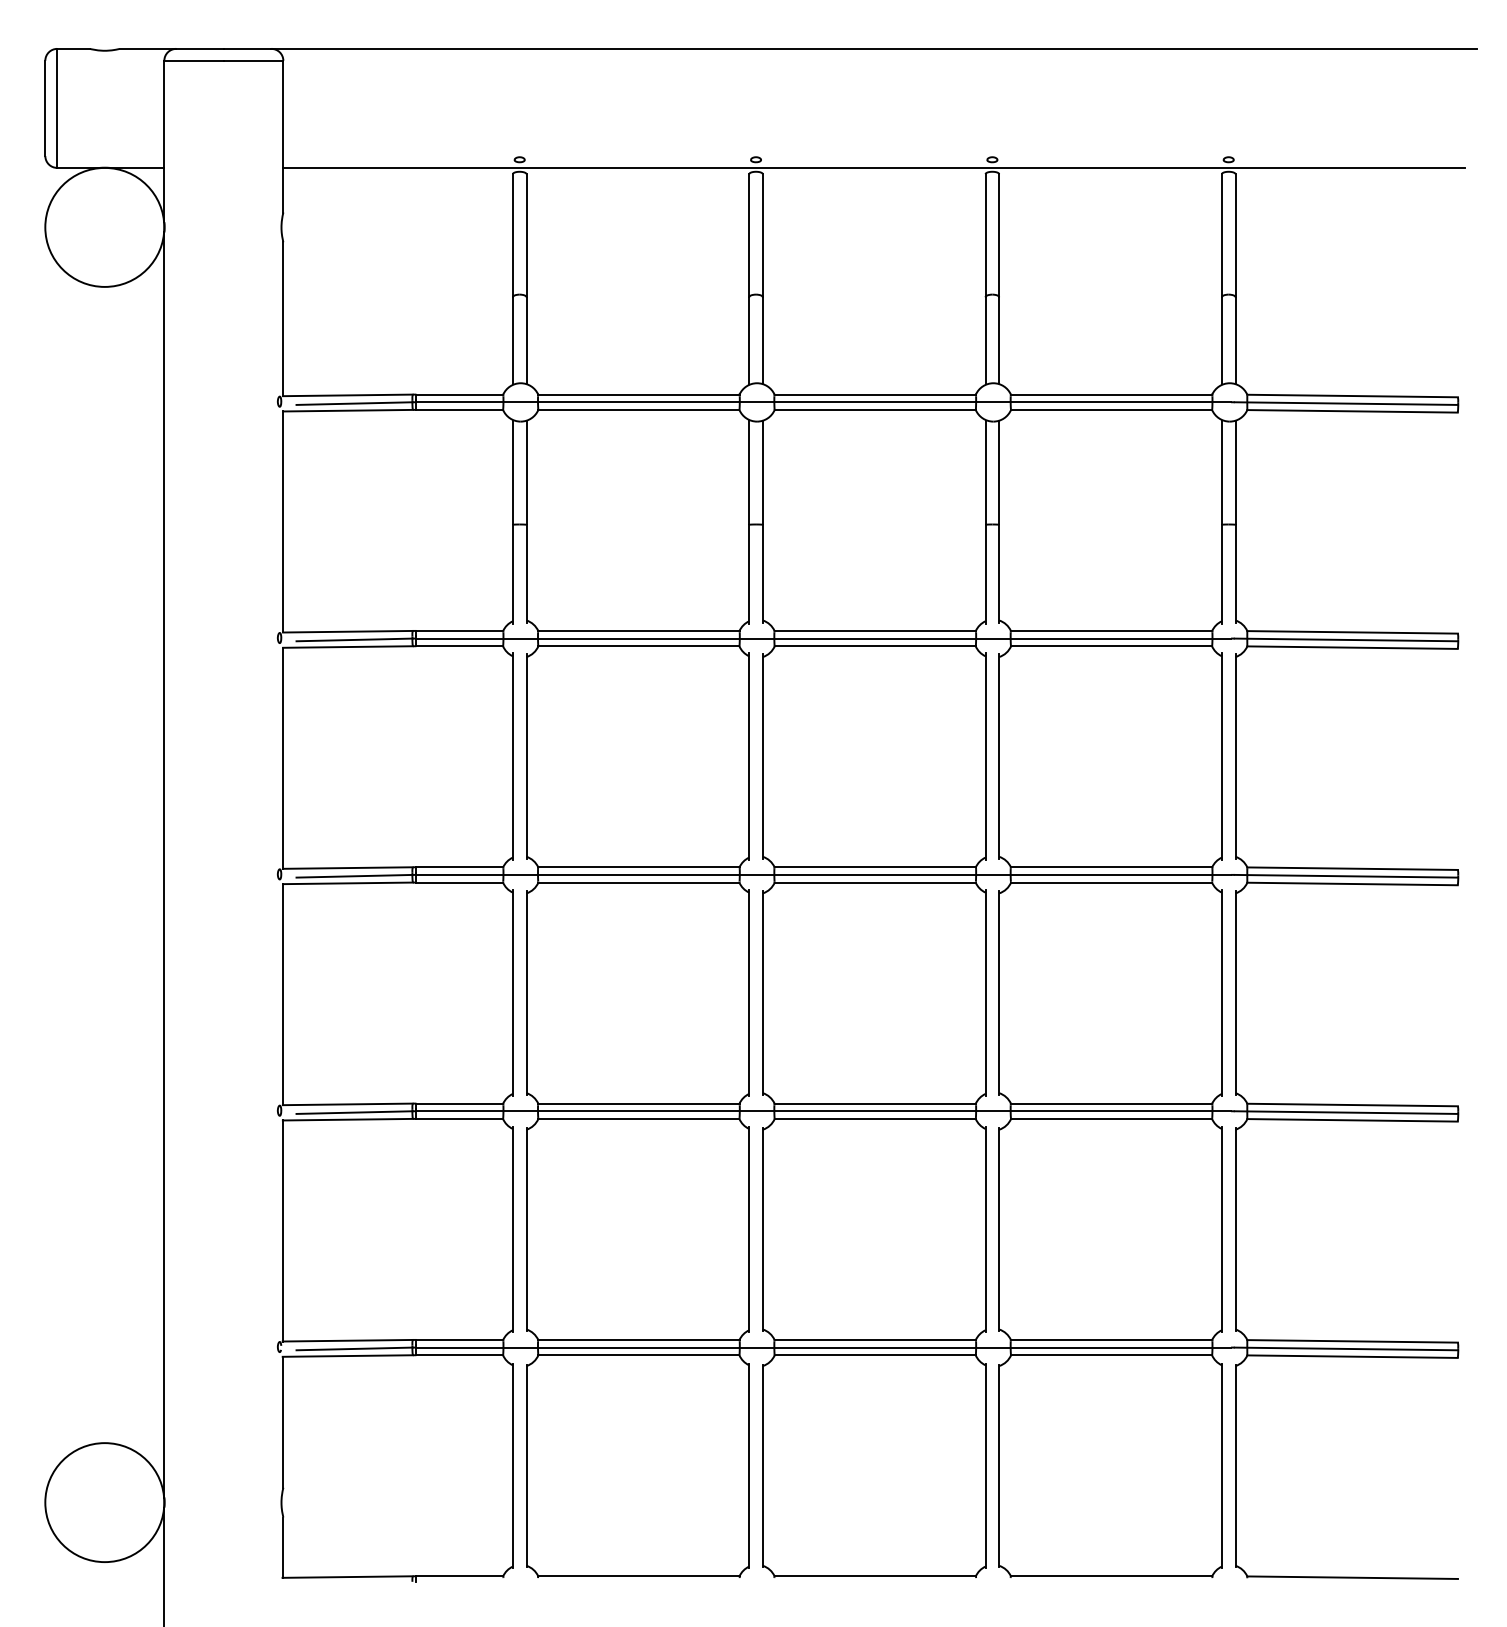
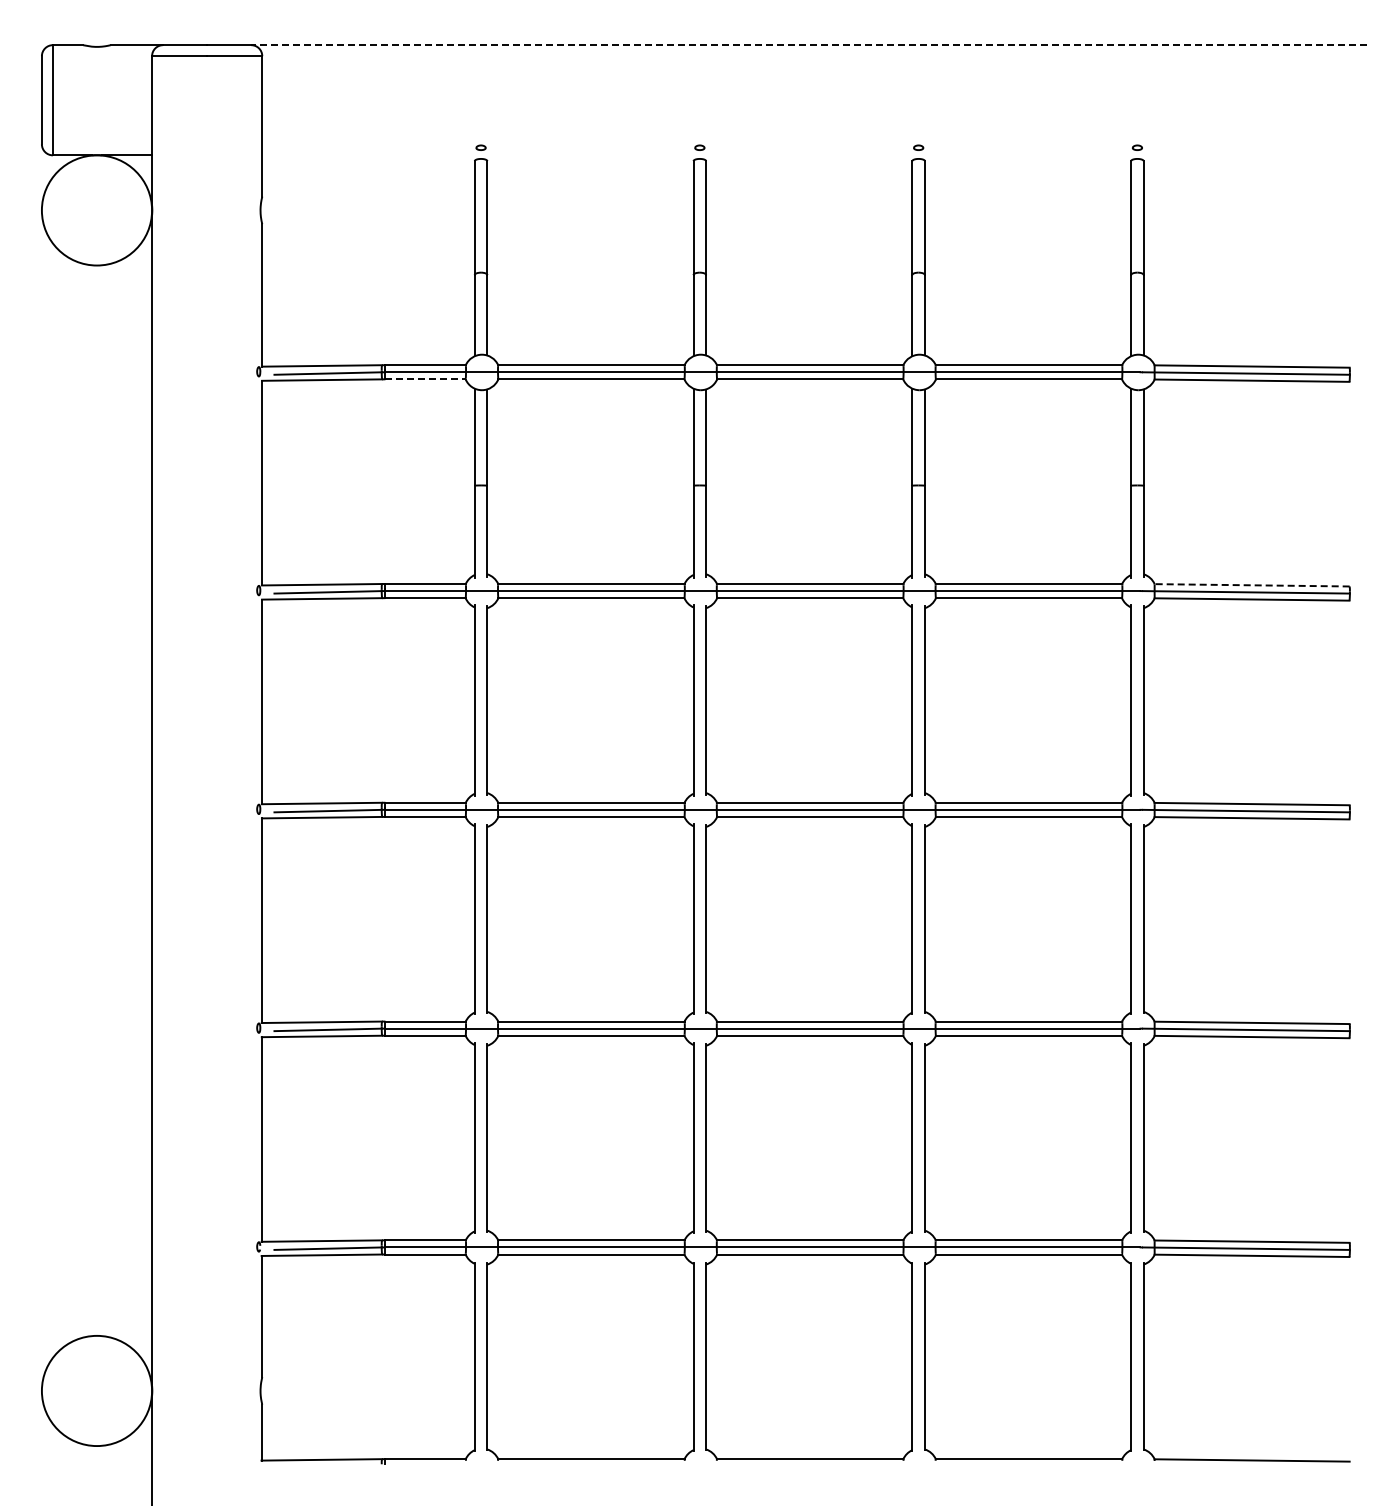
line: (874, 49) -> (809, 45), solid -> dashed
line: (874, 168) -> (809, 155), removed
line: (460, 410) -> (426, 379), solid -> dashed
line: (1353, 632) -> (1252, 585), solid -> dashed

